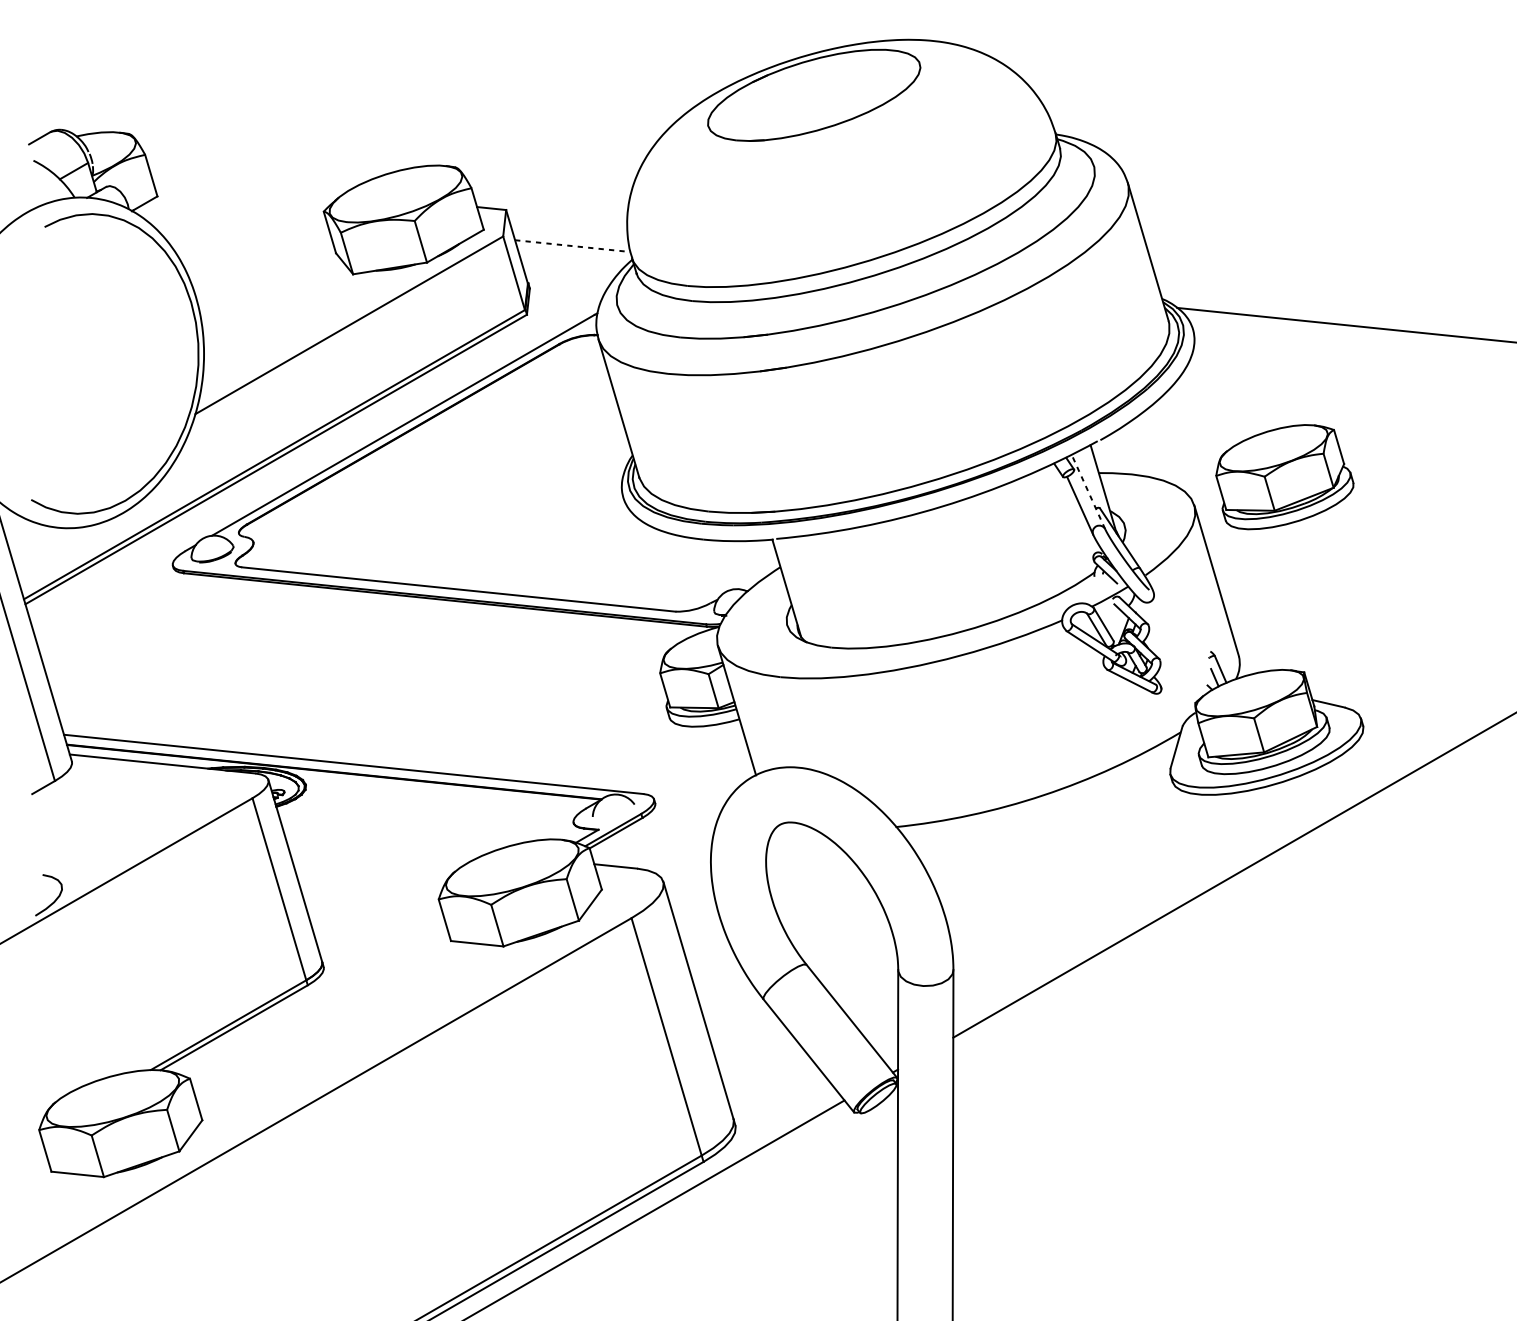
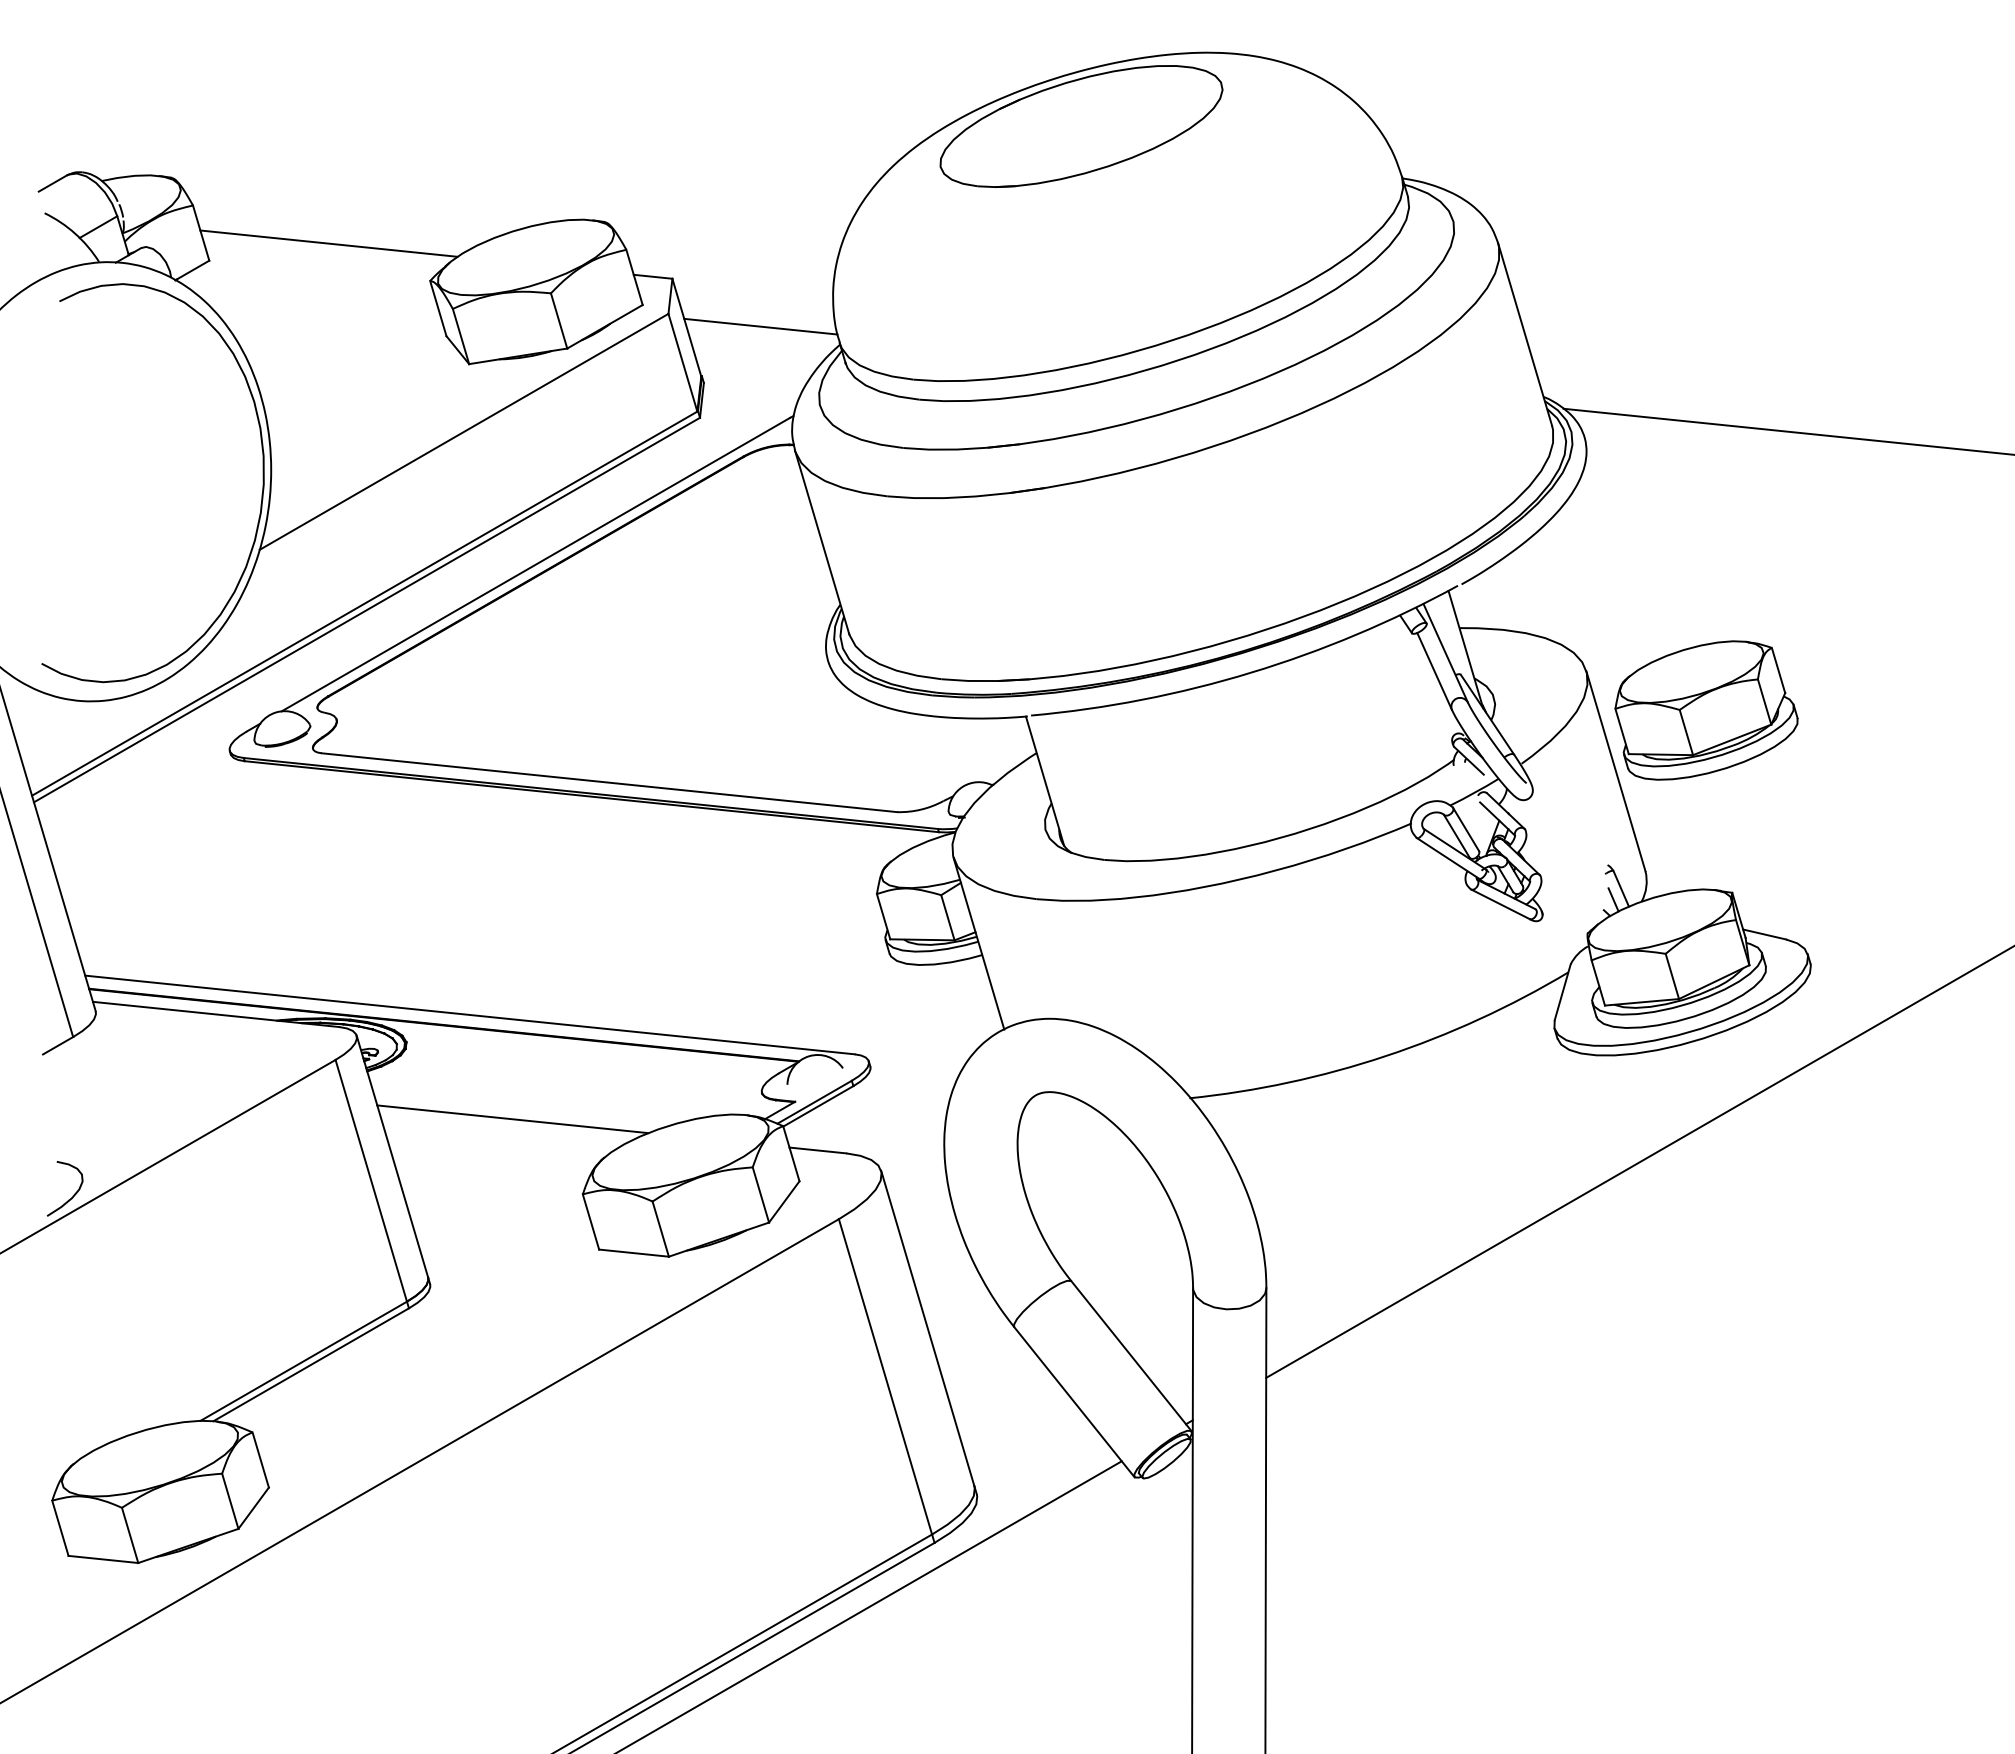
line: (247, 183) -> (328, 243), added
line: (573, 245) -> (761, 326), dashed -> solid
part: (1284, 477) -> (1706, 710), moved
line: (1088, 492) -> (1445, 653), dashed -> solid
line: (385, 843) -> (512, 1119), added

